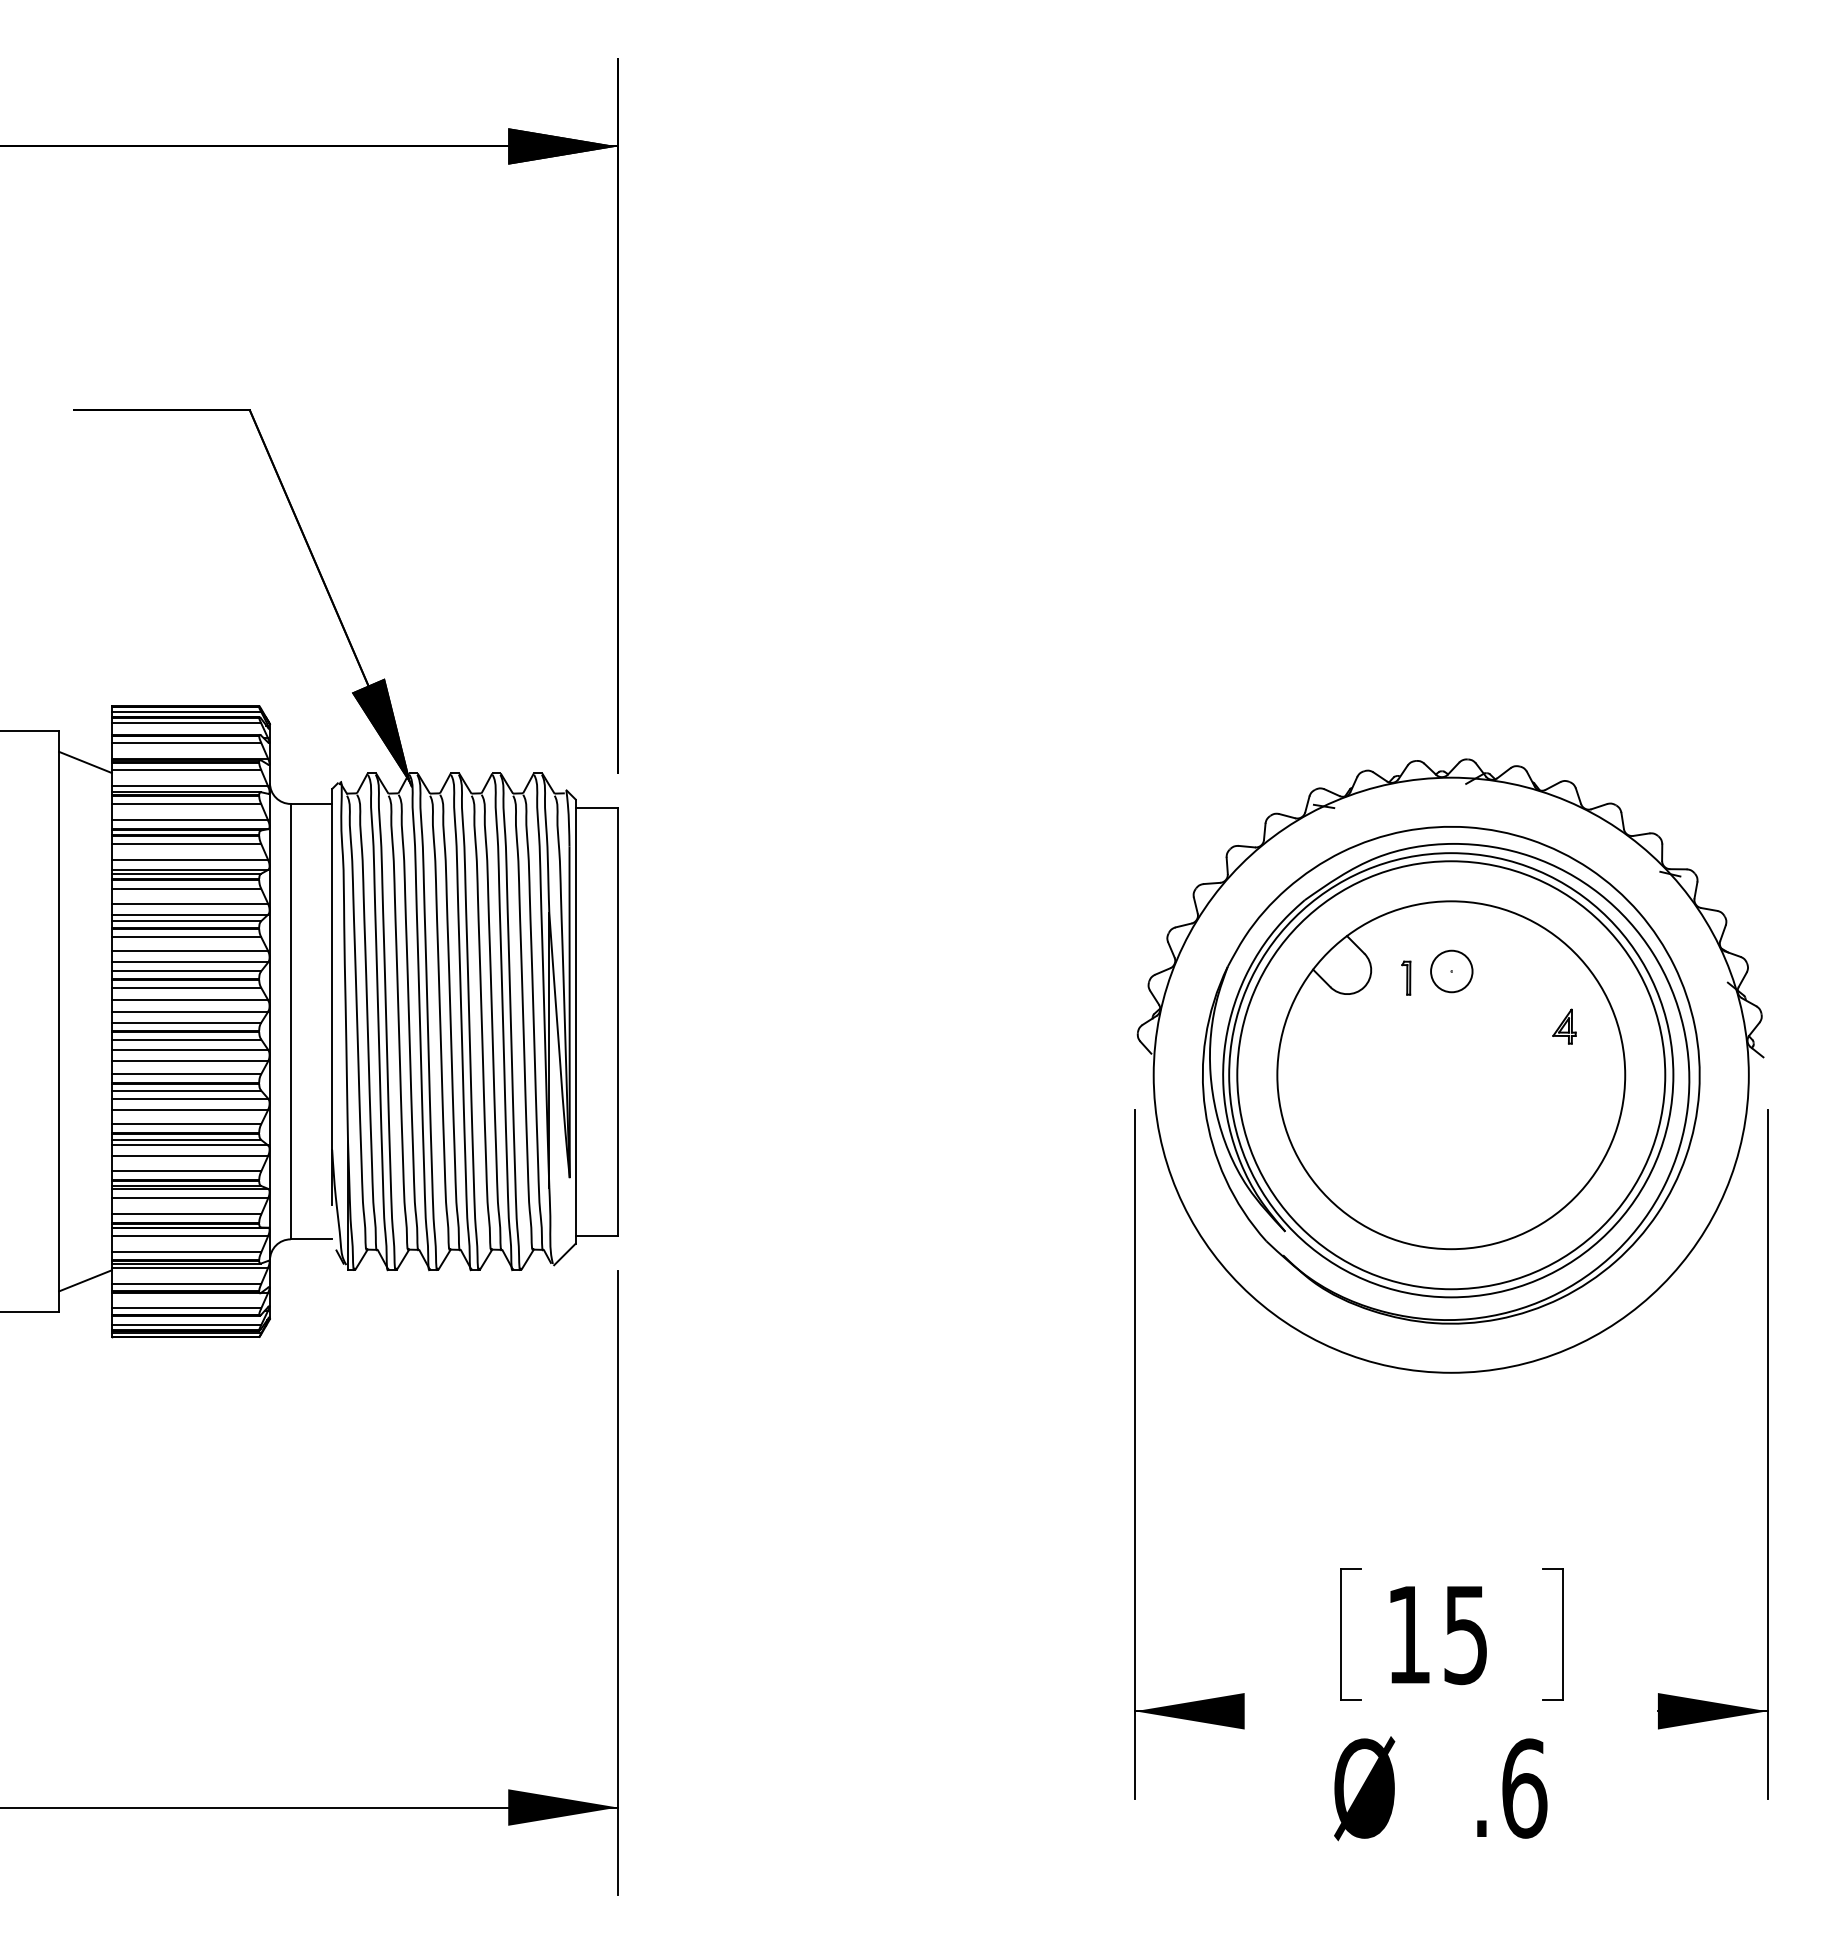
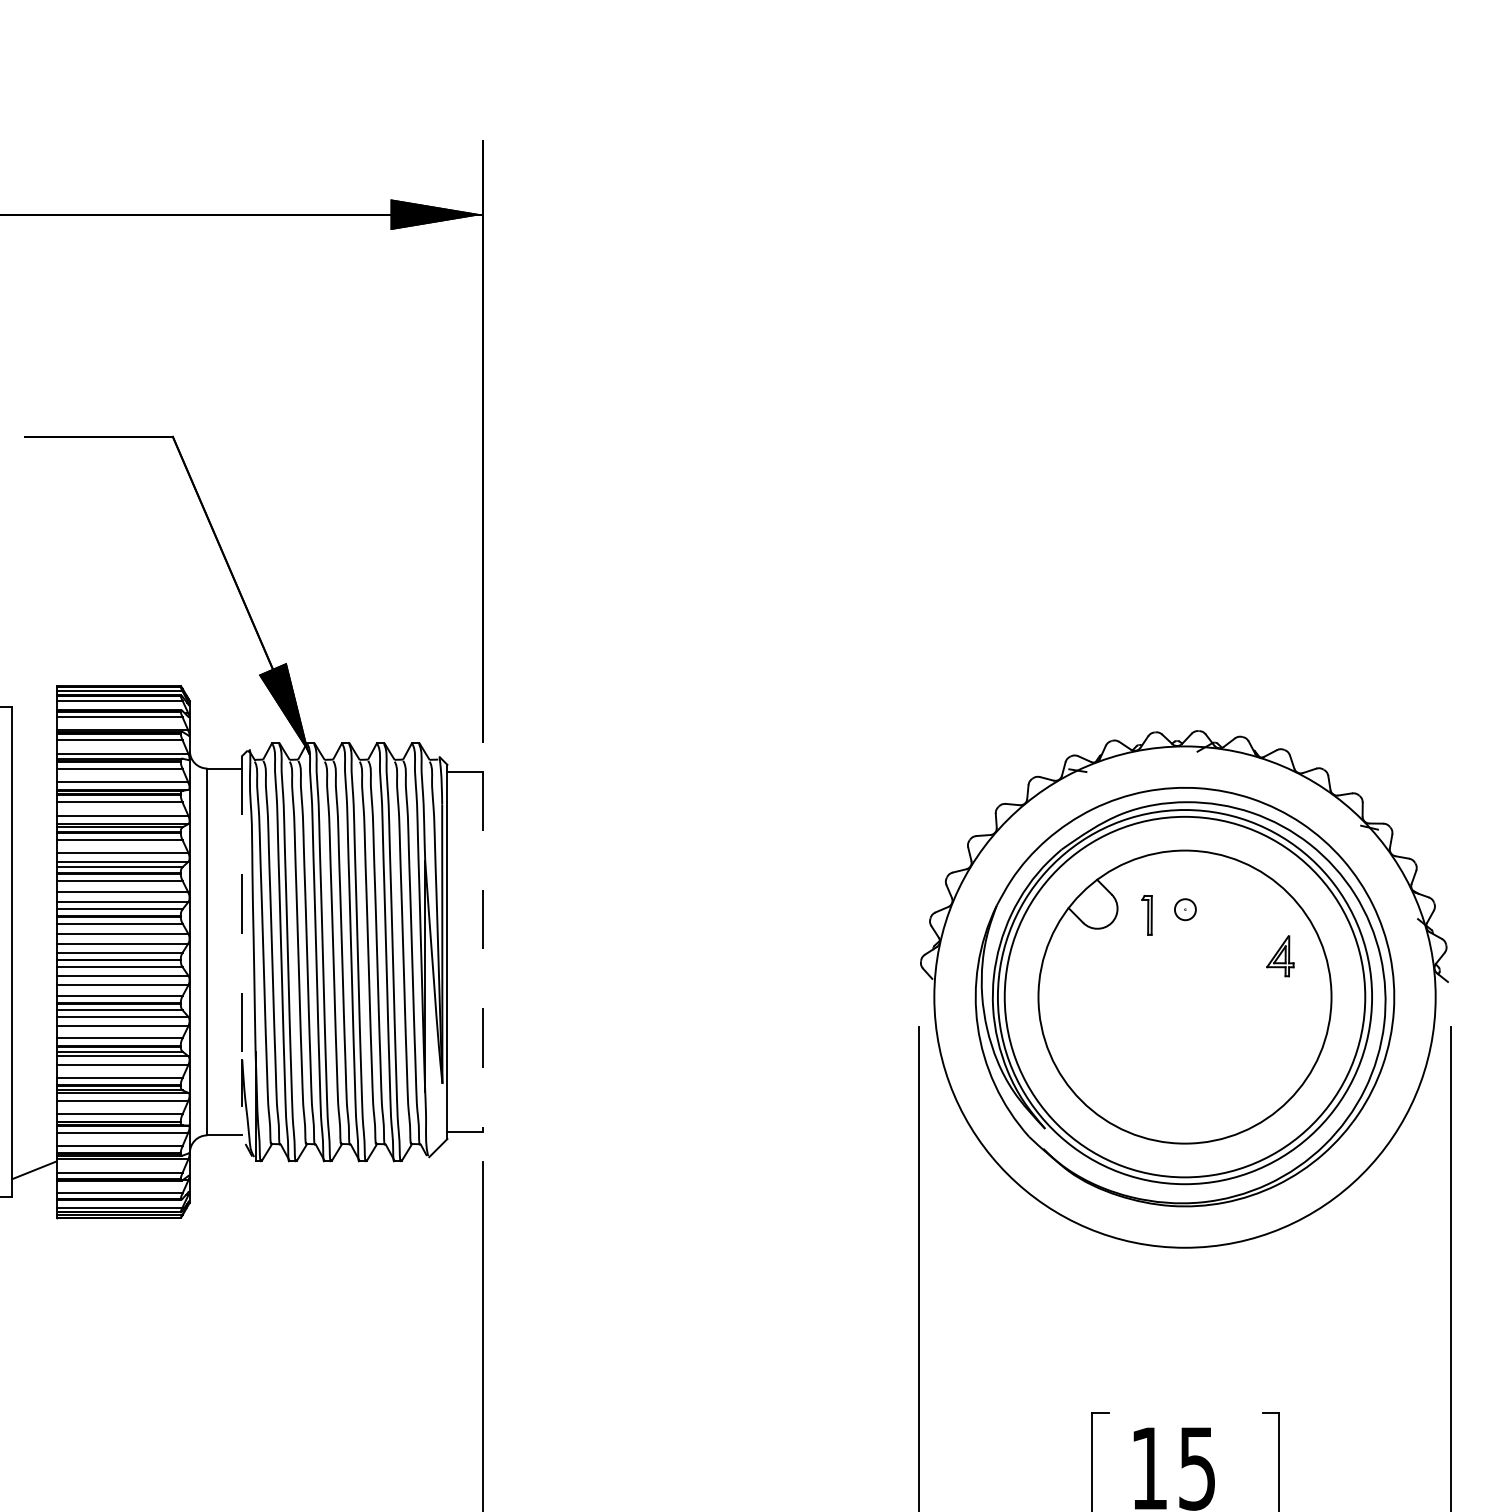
line: (85, 762) -> (34, 733), removed
line: (332, 969) -> (242, 908), solid -> dashed
circle: (1451, 971) -> (1185, 909), size x0.6
part: (1406, 977) -> (1147, 914), size x1.4
line: (617, 1021) -> (482, 951), solid -> dashed
part: (1564, 1026) -> (1280, 956), size x1.4

